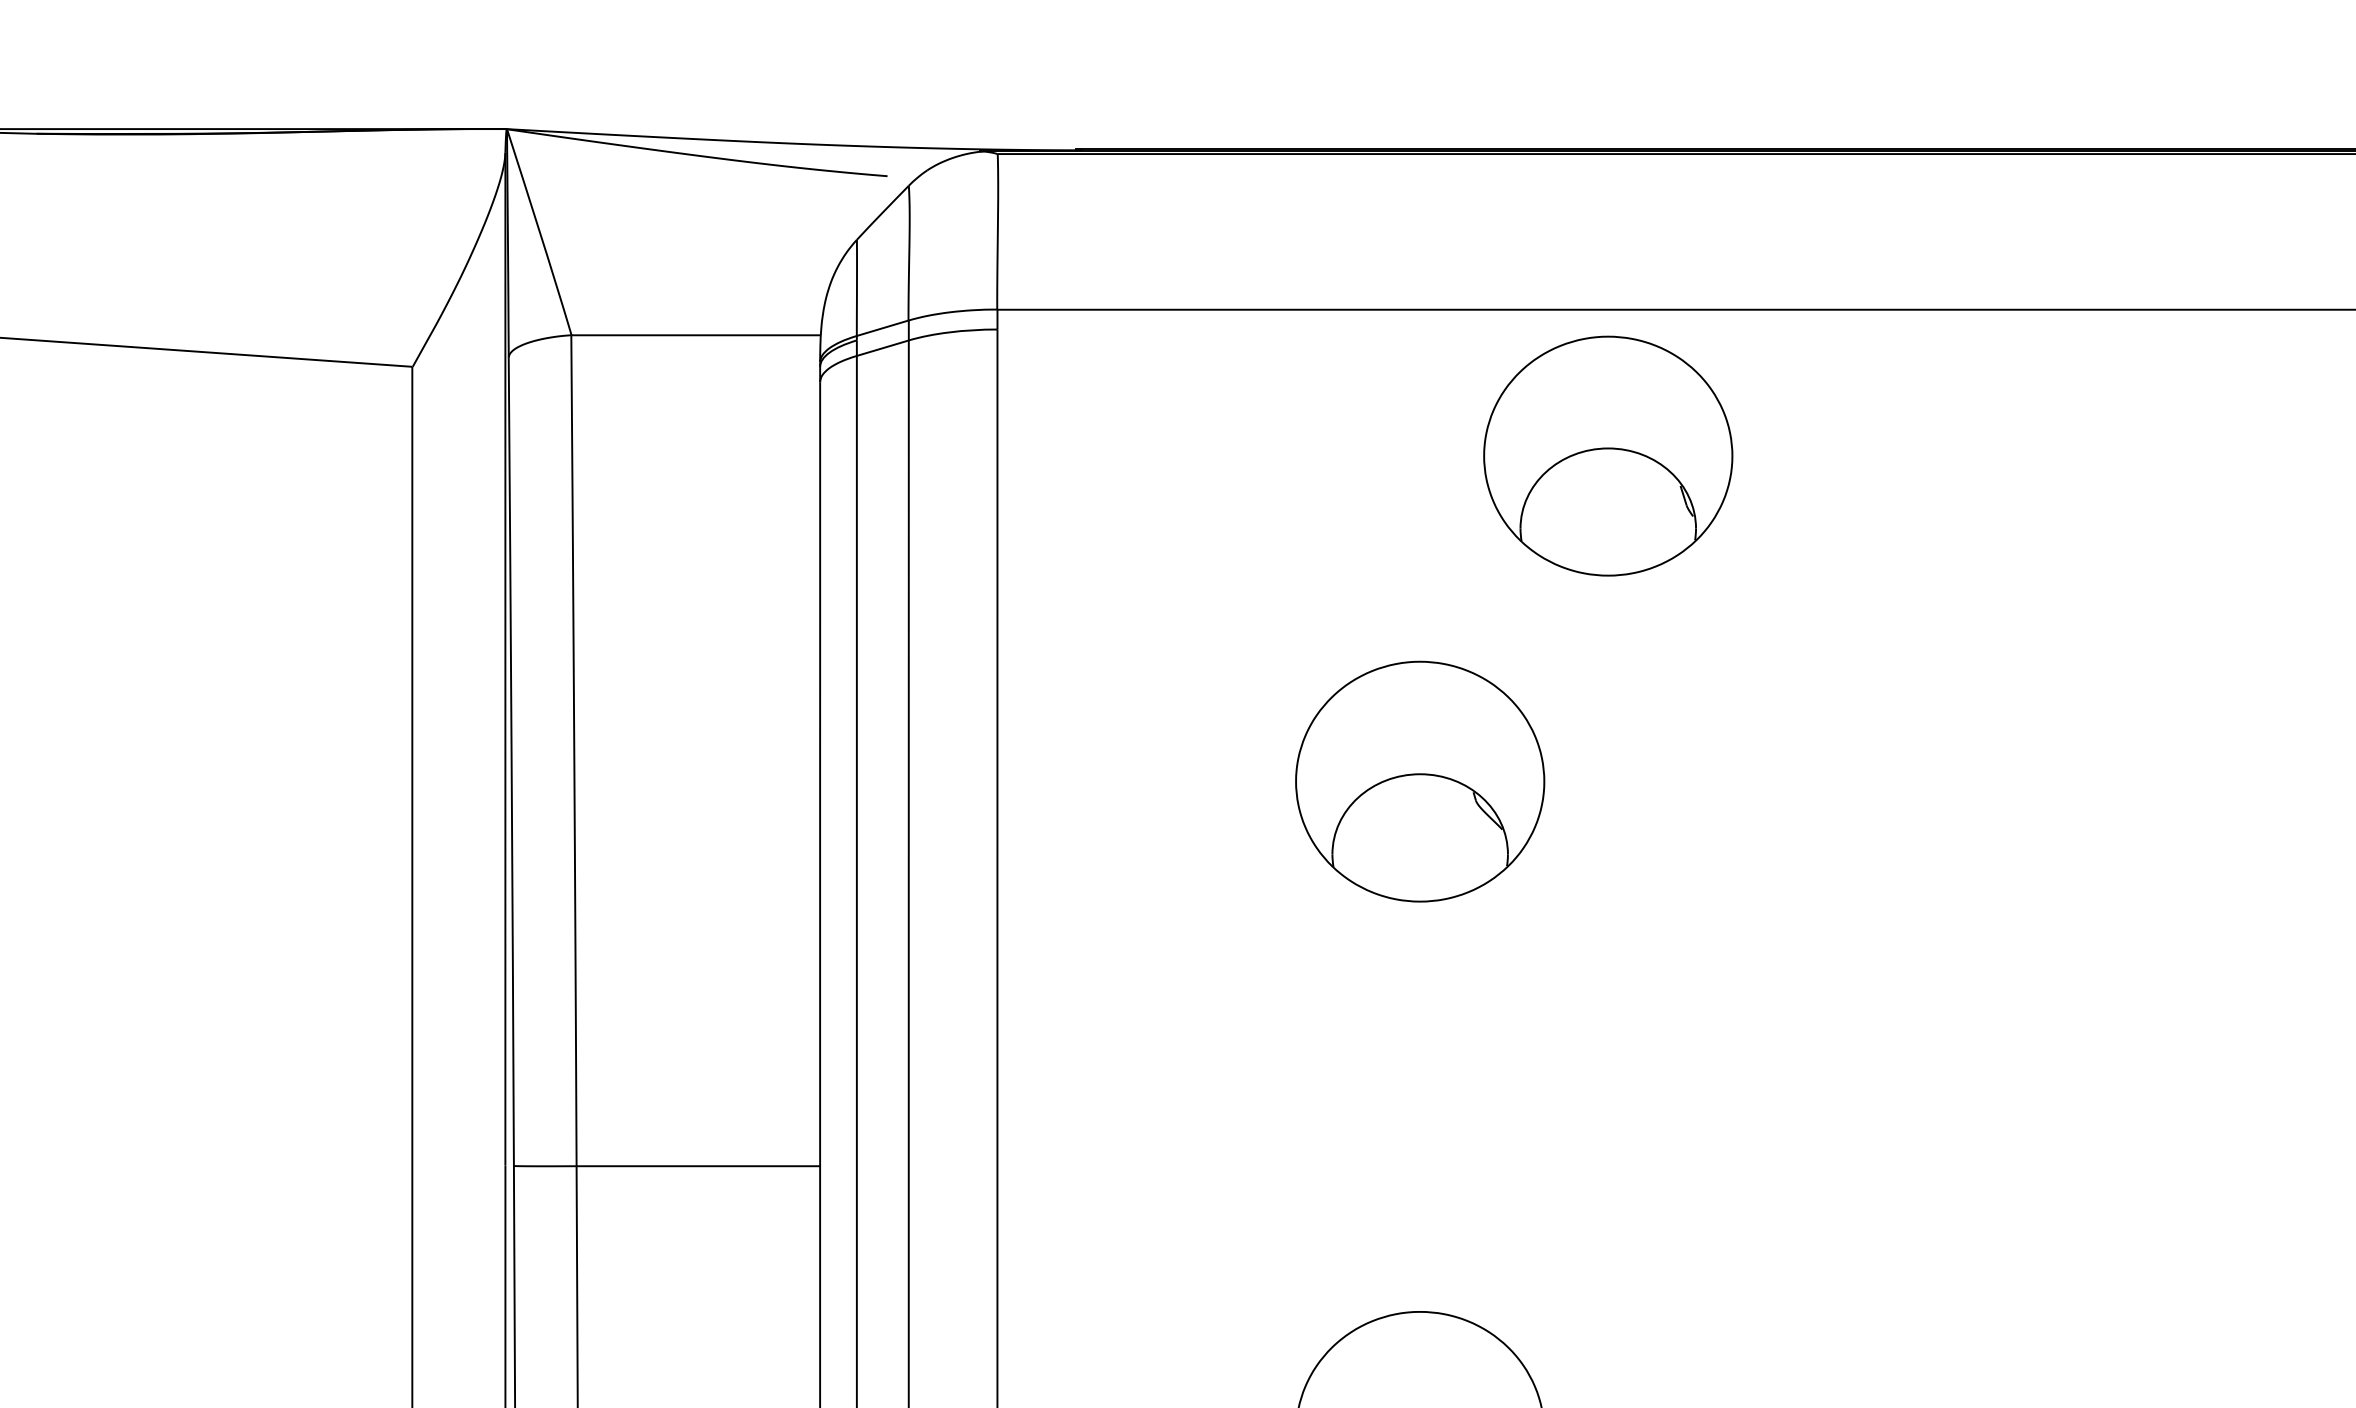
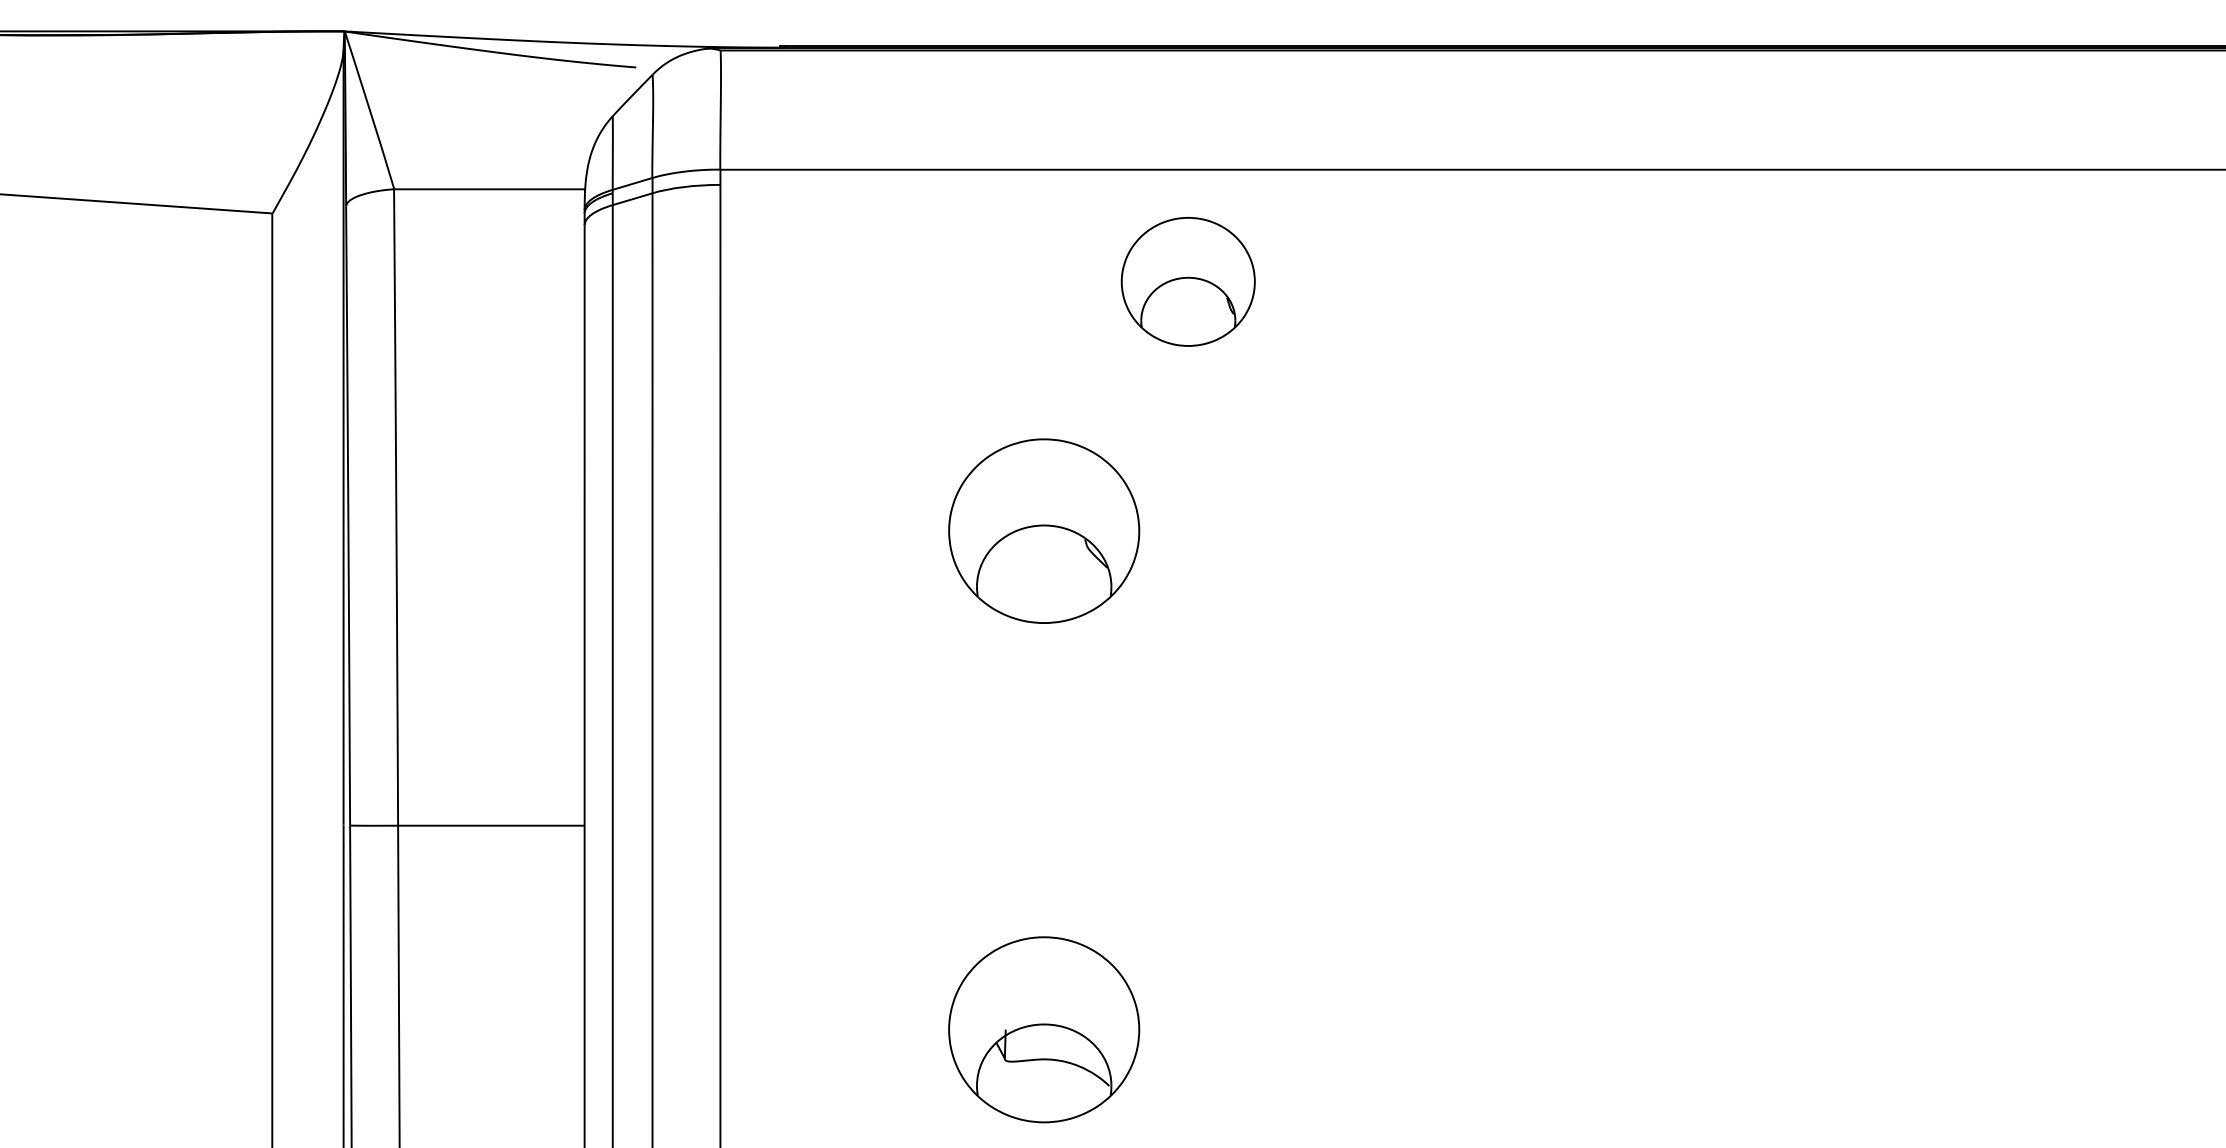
part: (1608, 455) -> (1188, 281), size x0.7

